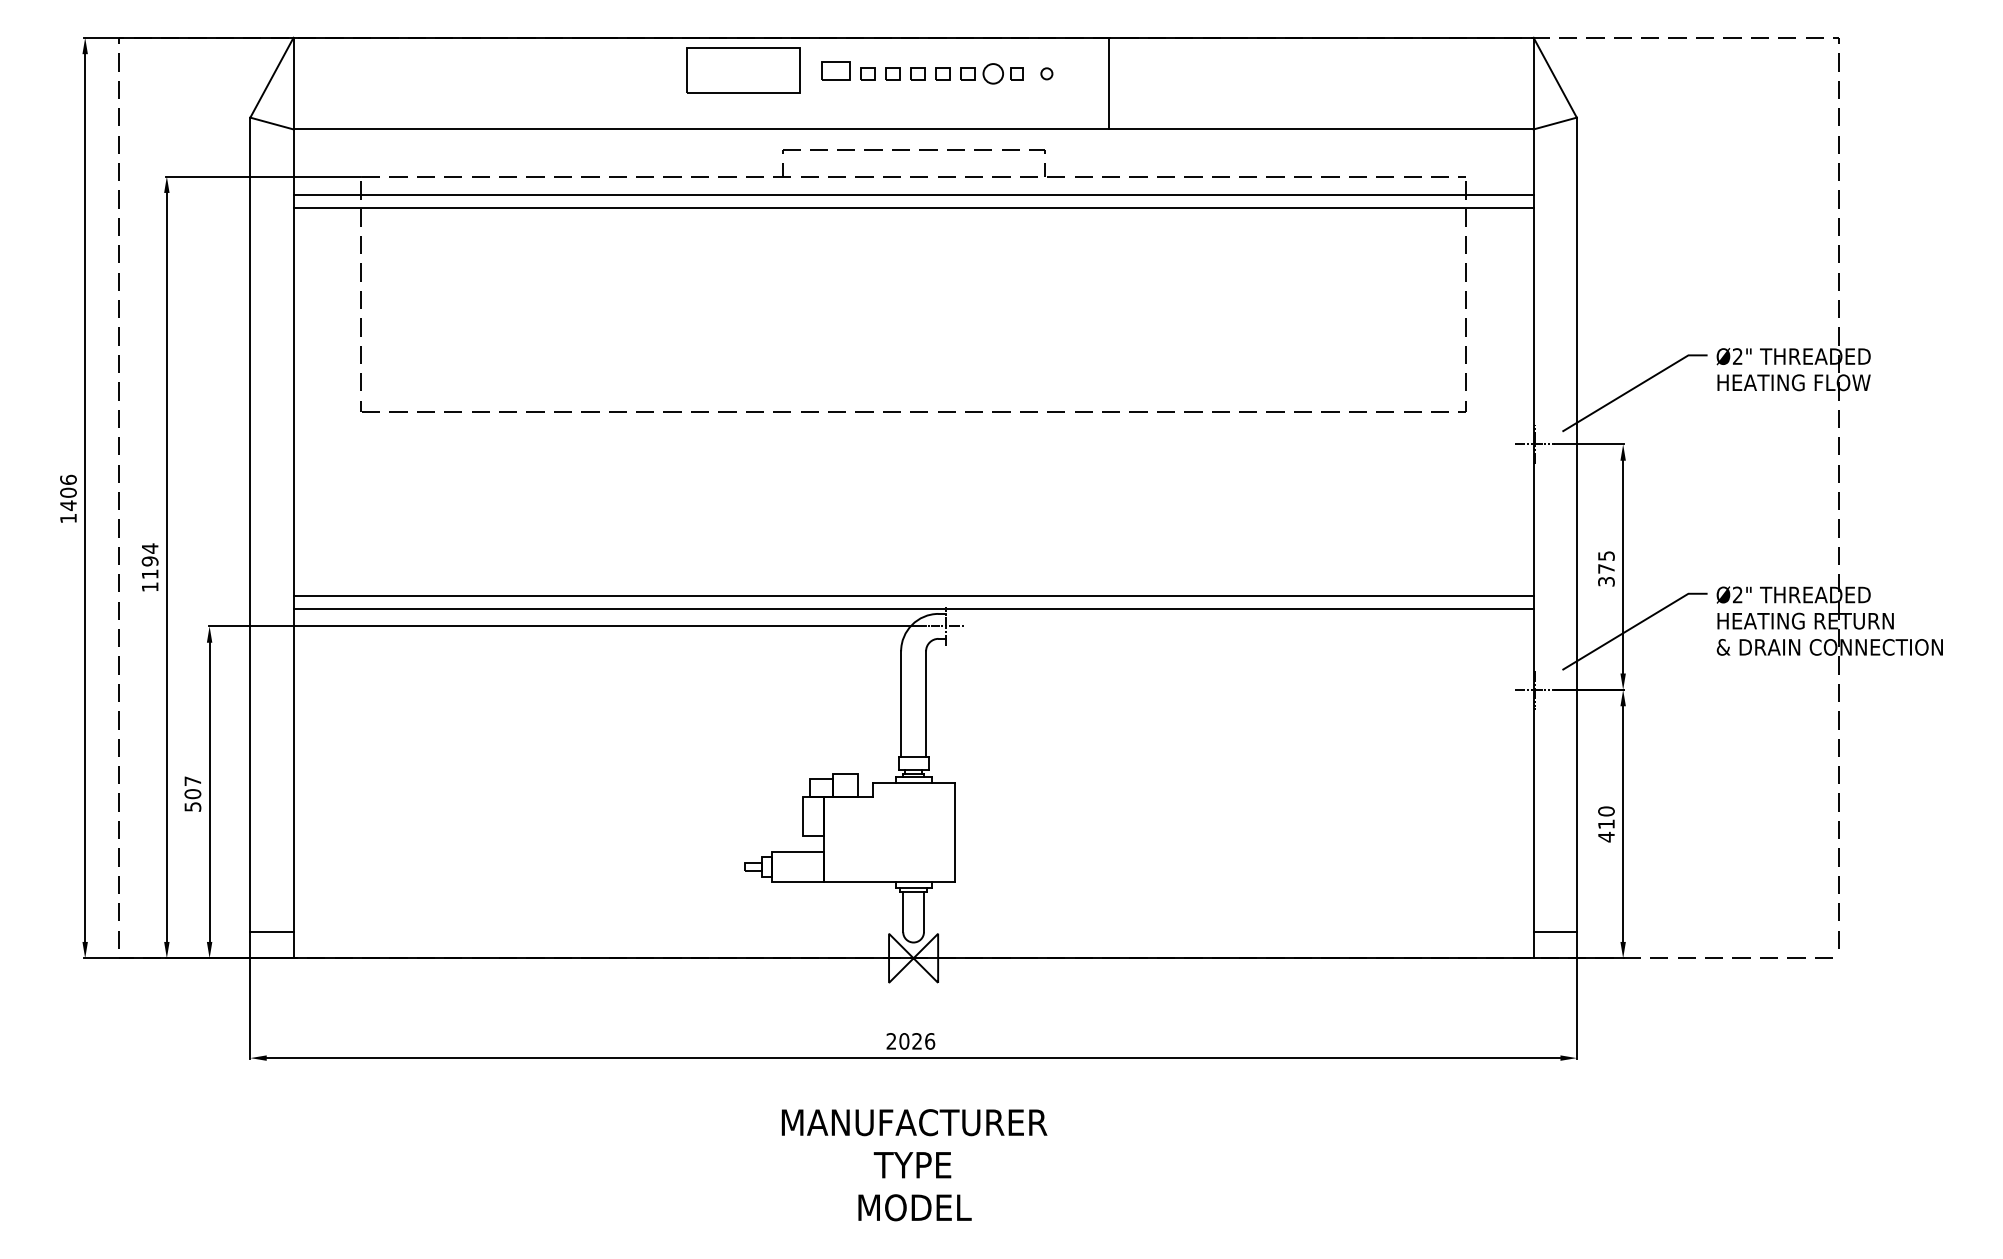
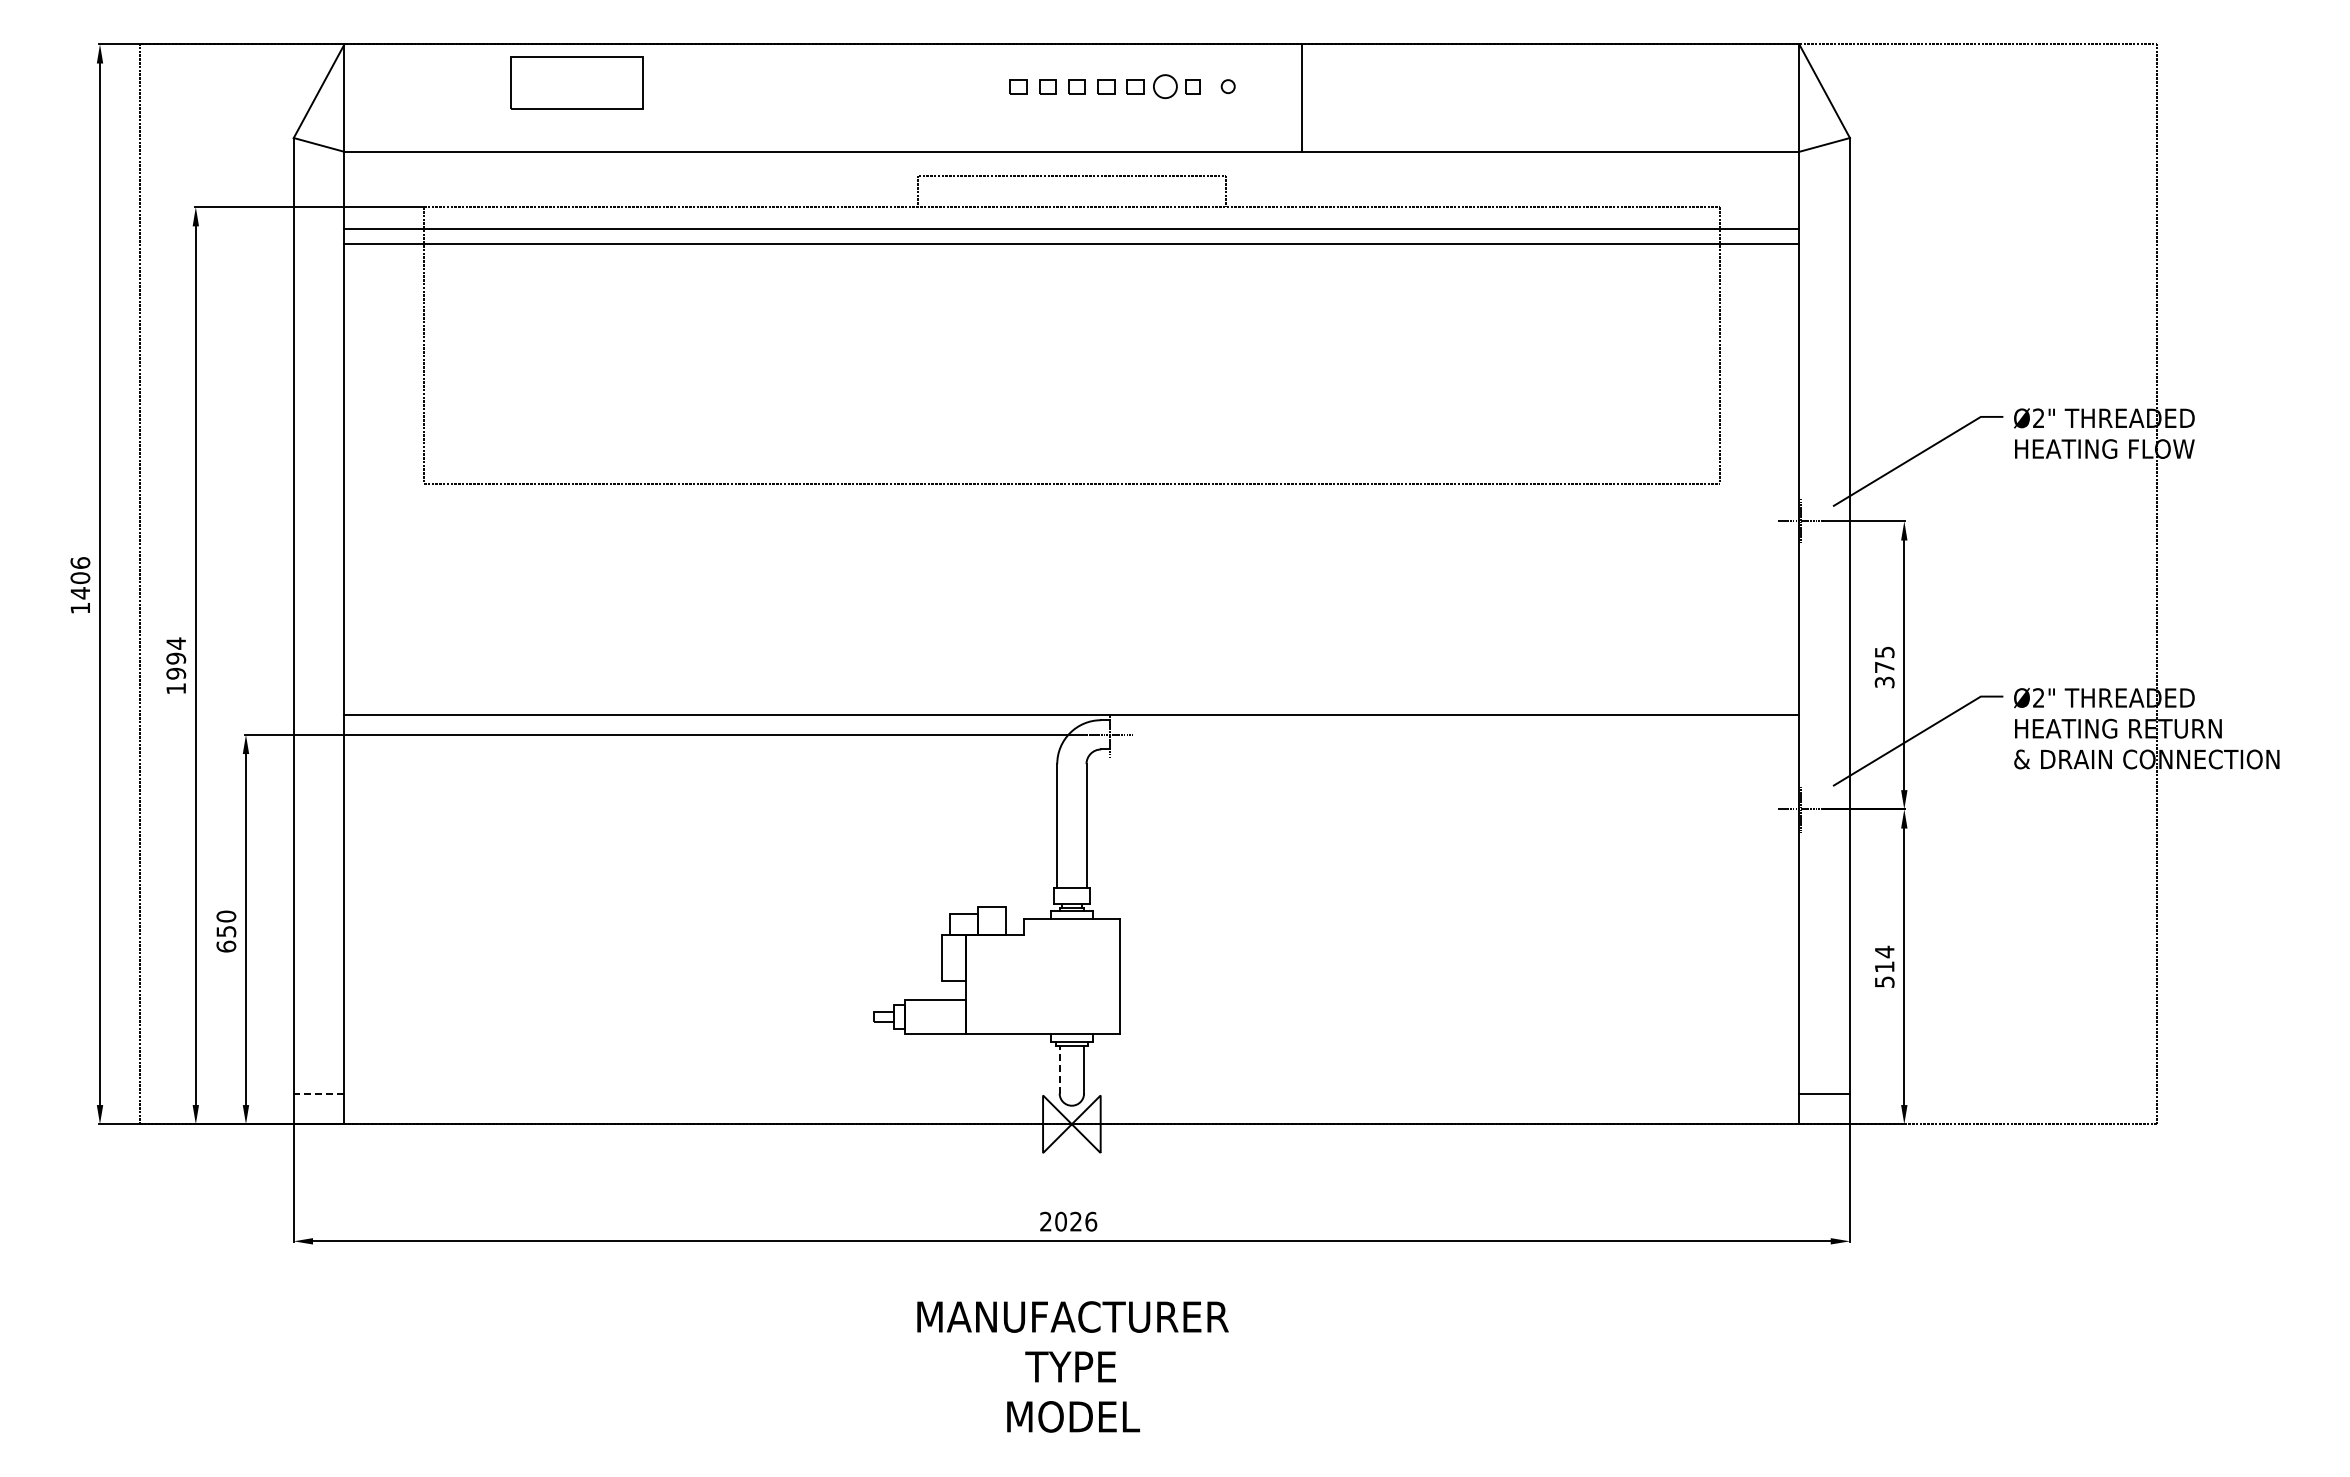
part: (742, 70) -> (576, 82), moved
part: (835, 70) -> (980, 82), removed
text: (150, 574) -> (176, 673), 1194 -> 1994
line: (913, 596) -> (1071, 699), removed
text: (192, 794) -> (226, 931), 507 -> 650
text: (1606, 823) -> (1884, 966), 410 -> 514
line: (903, 911) -> (1059, 1069), solid -> dashed
line: (271, 932) -> (318, 1093), solid -> dashed

